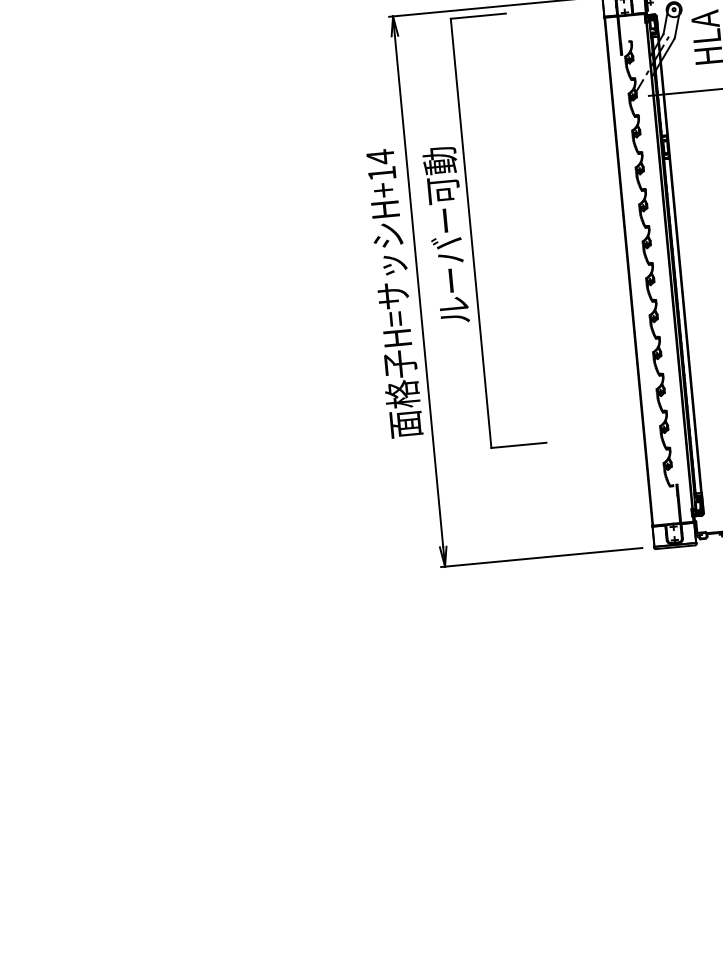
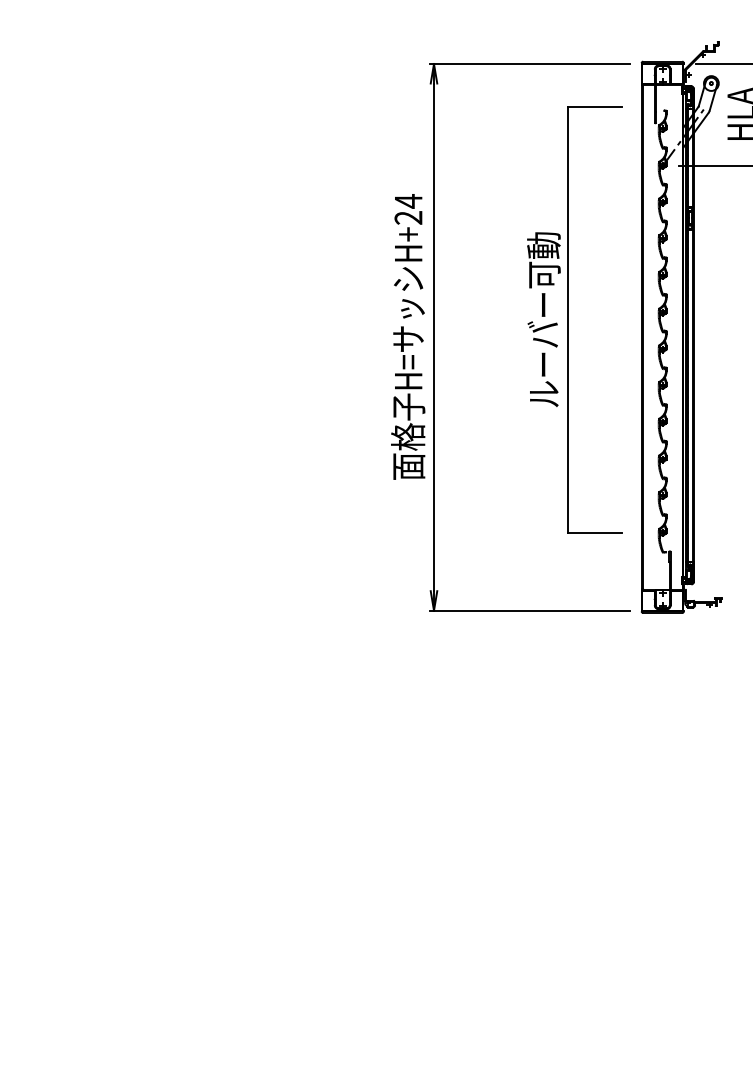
text: (381, 173) -> (408, 217), H+14 -> H+24
part: (477, 232) -> (574, 319), moved

